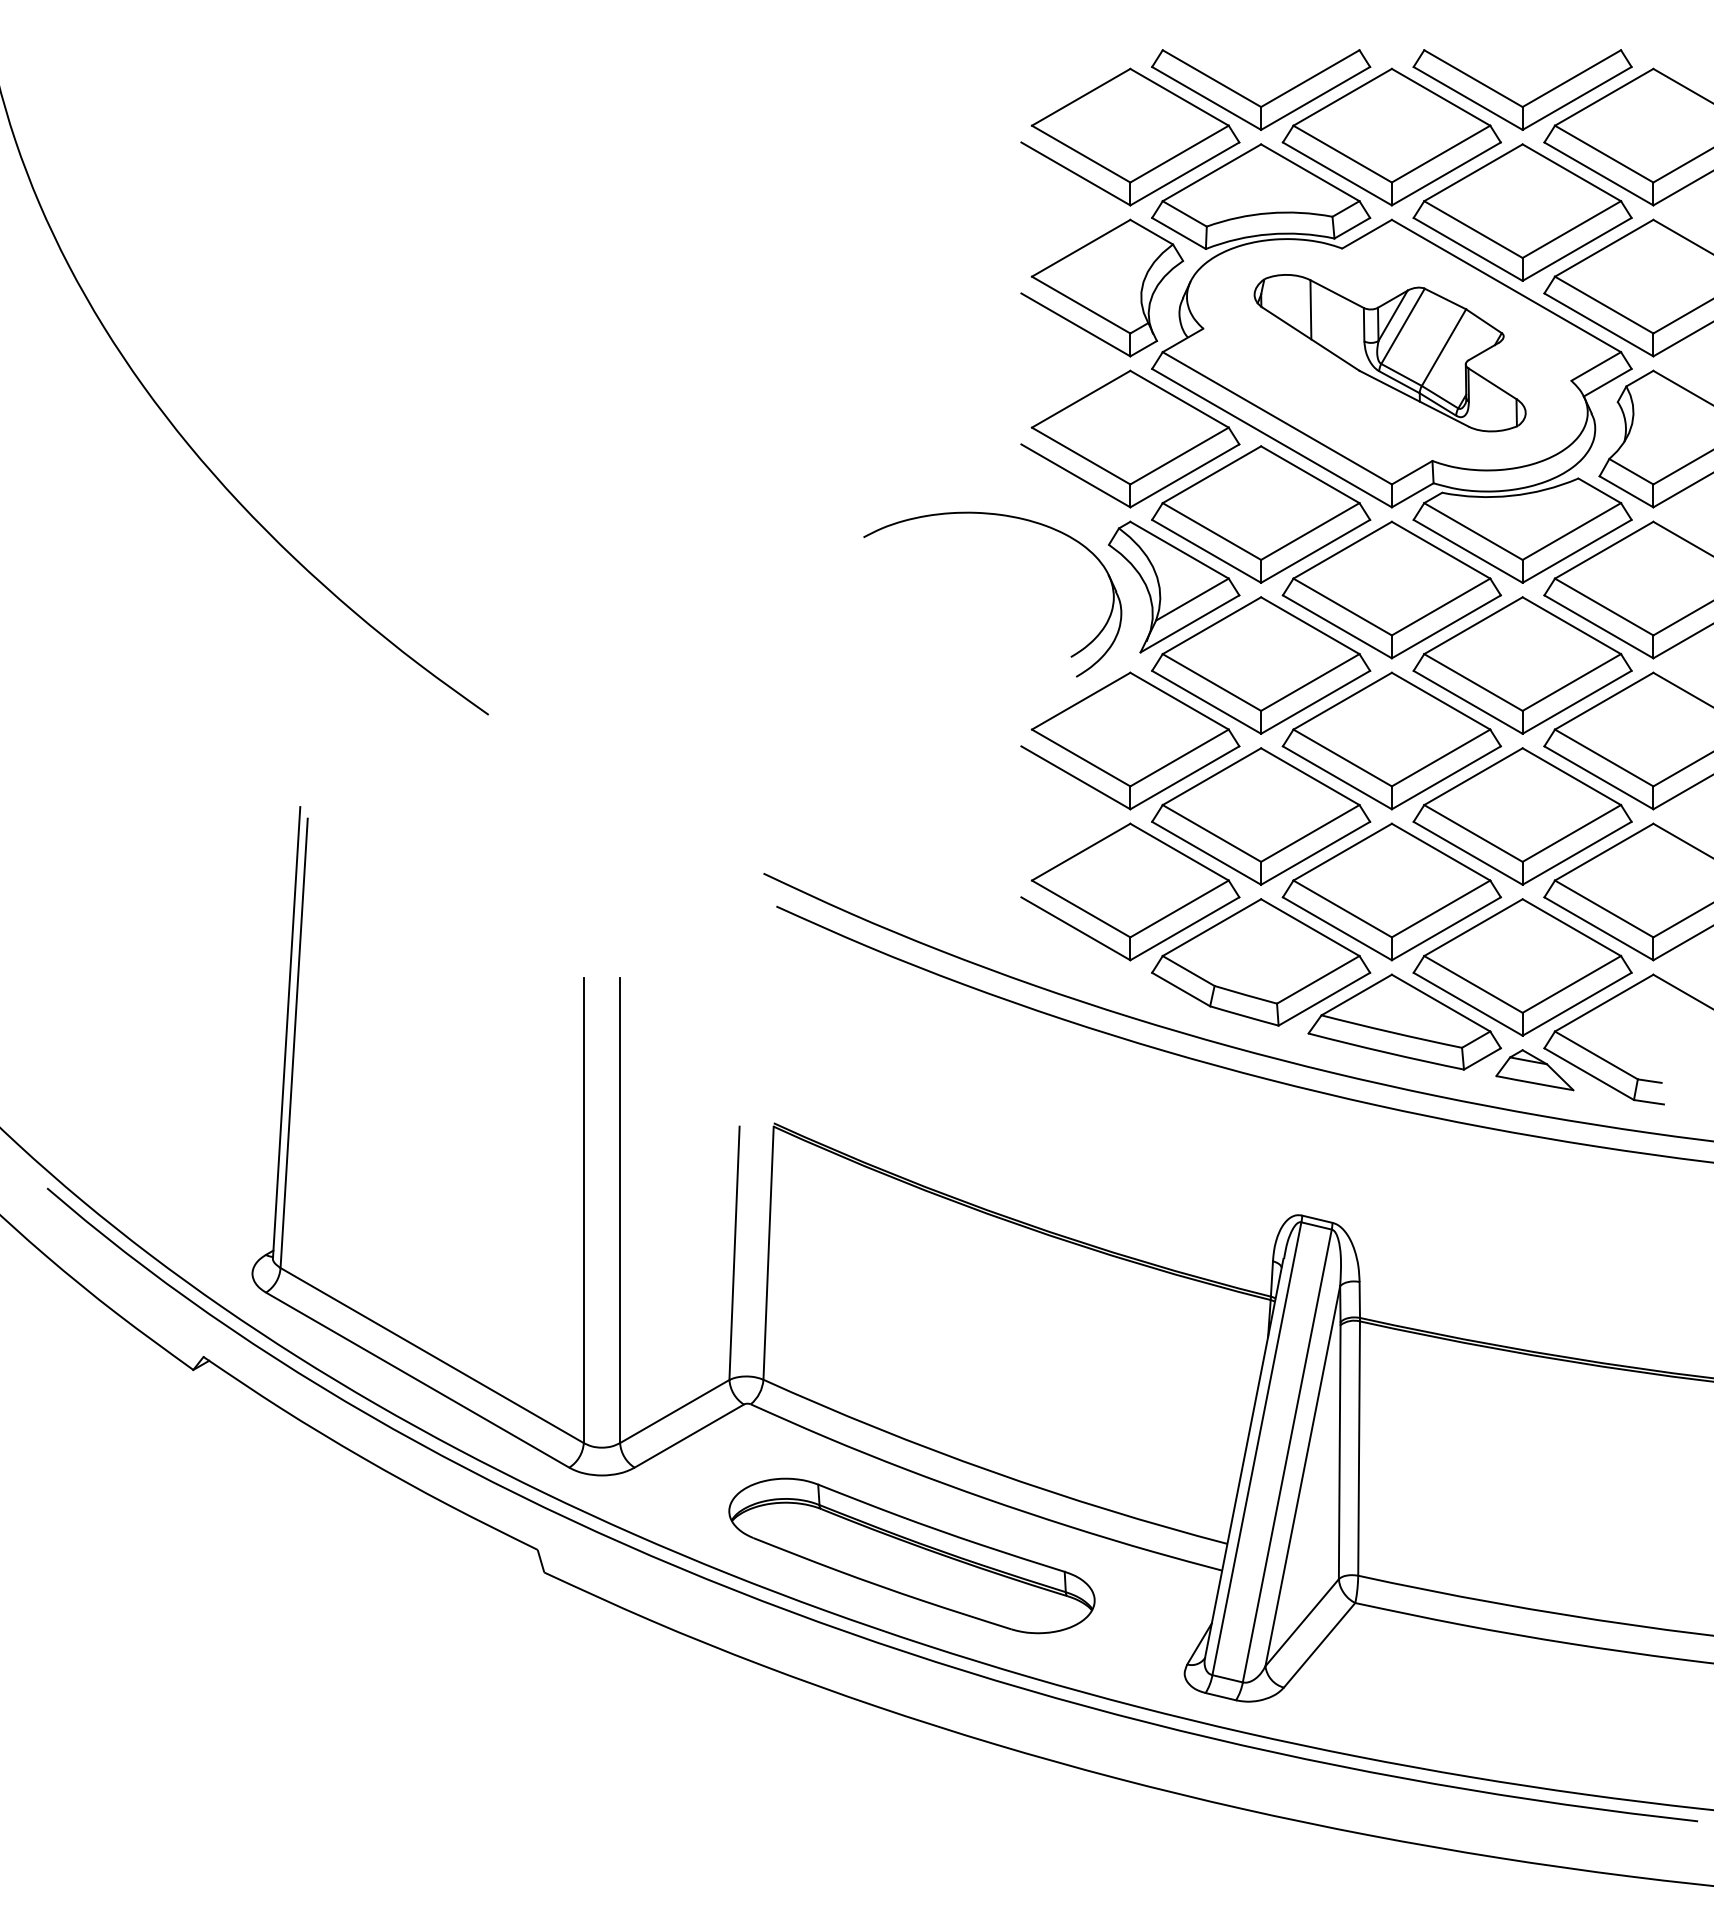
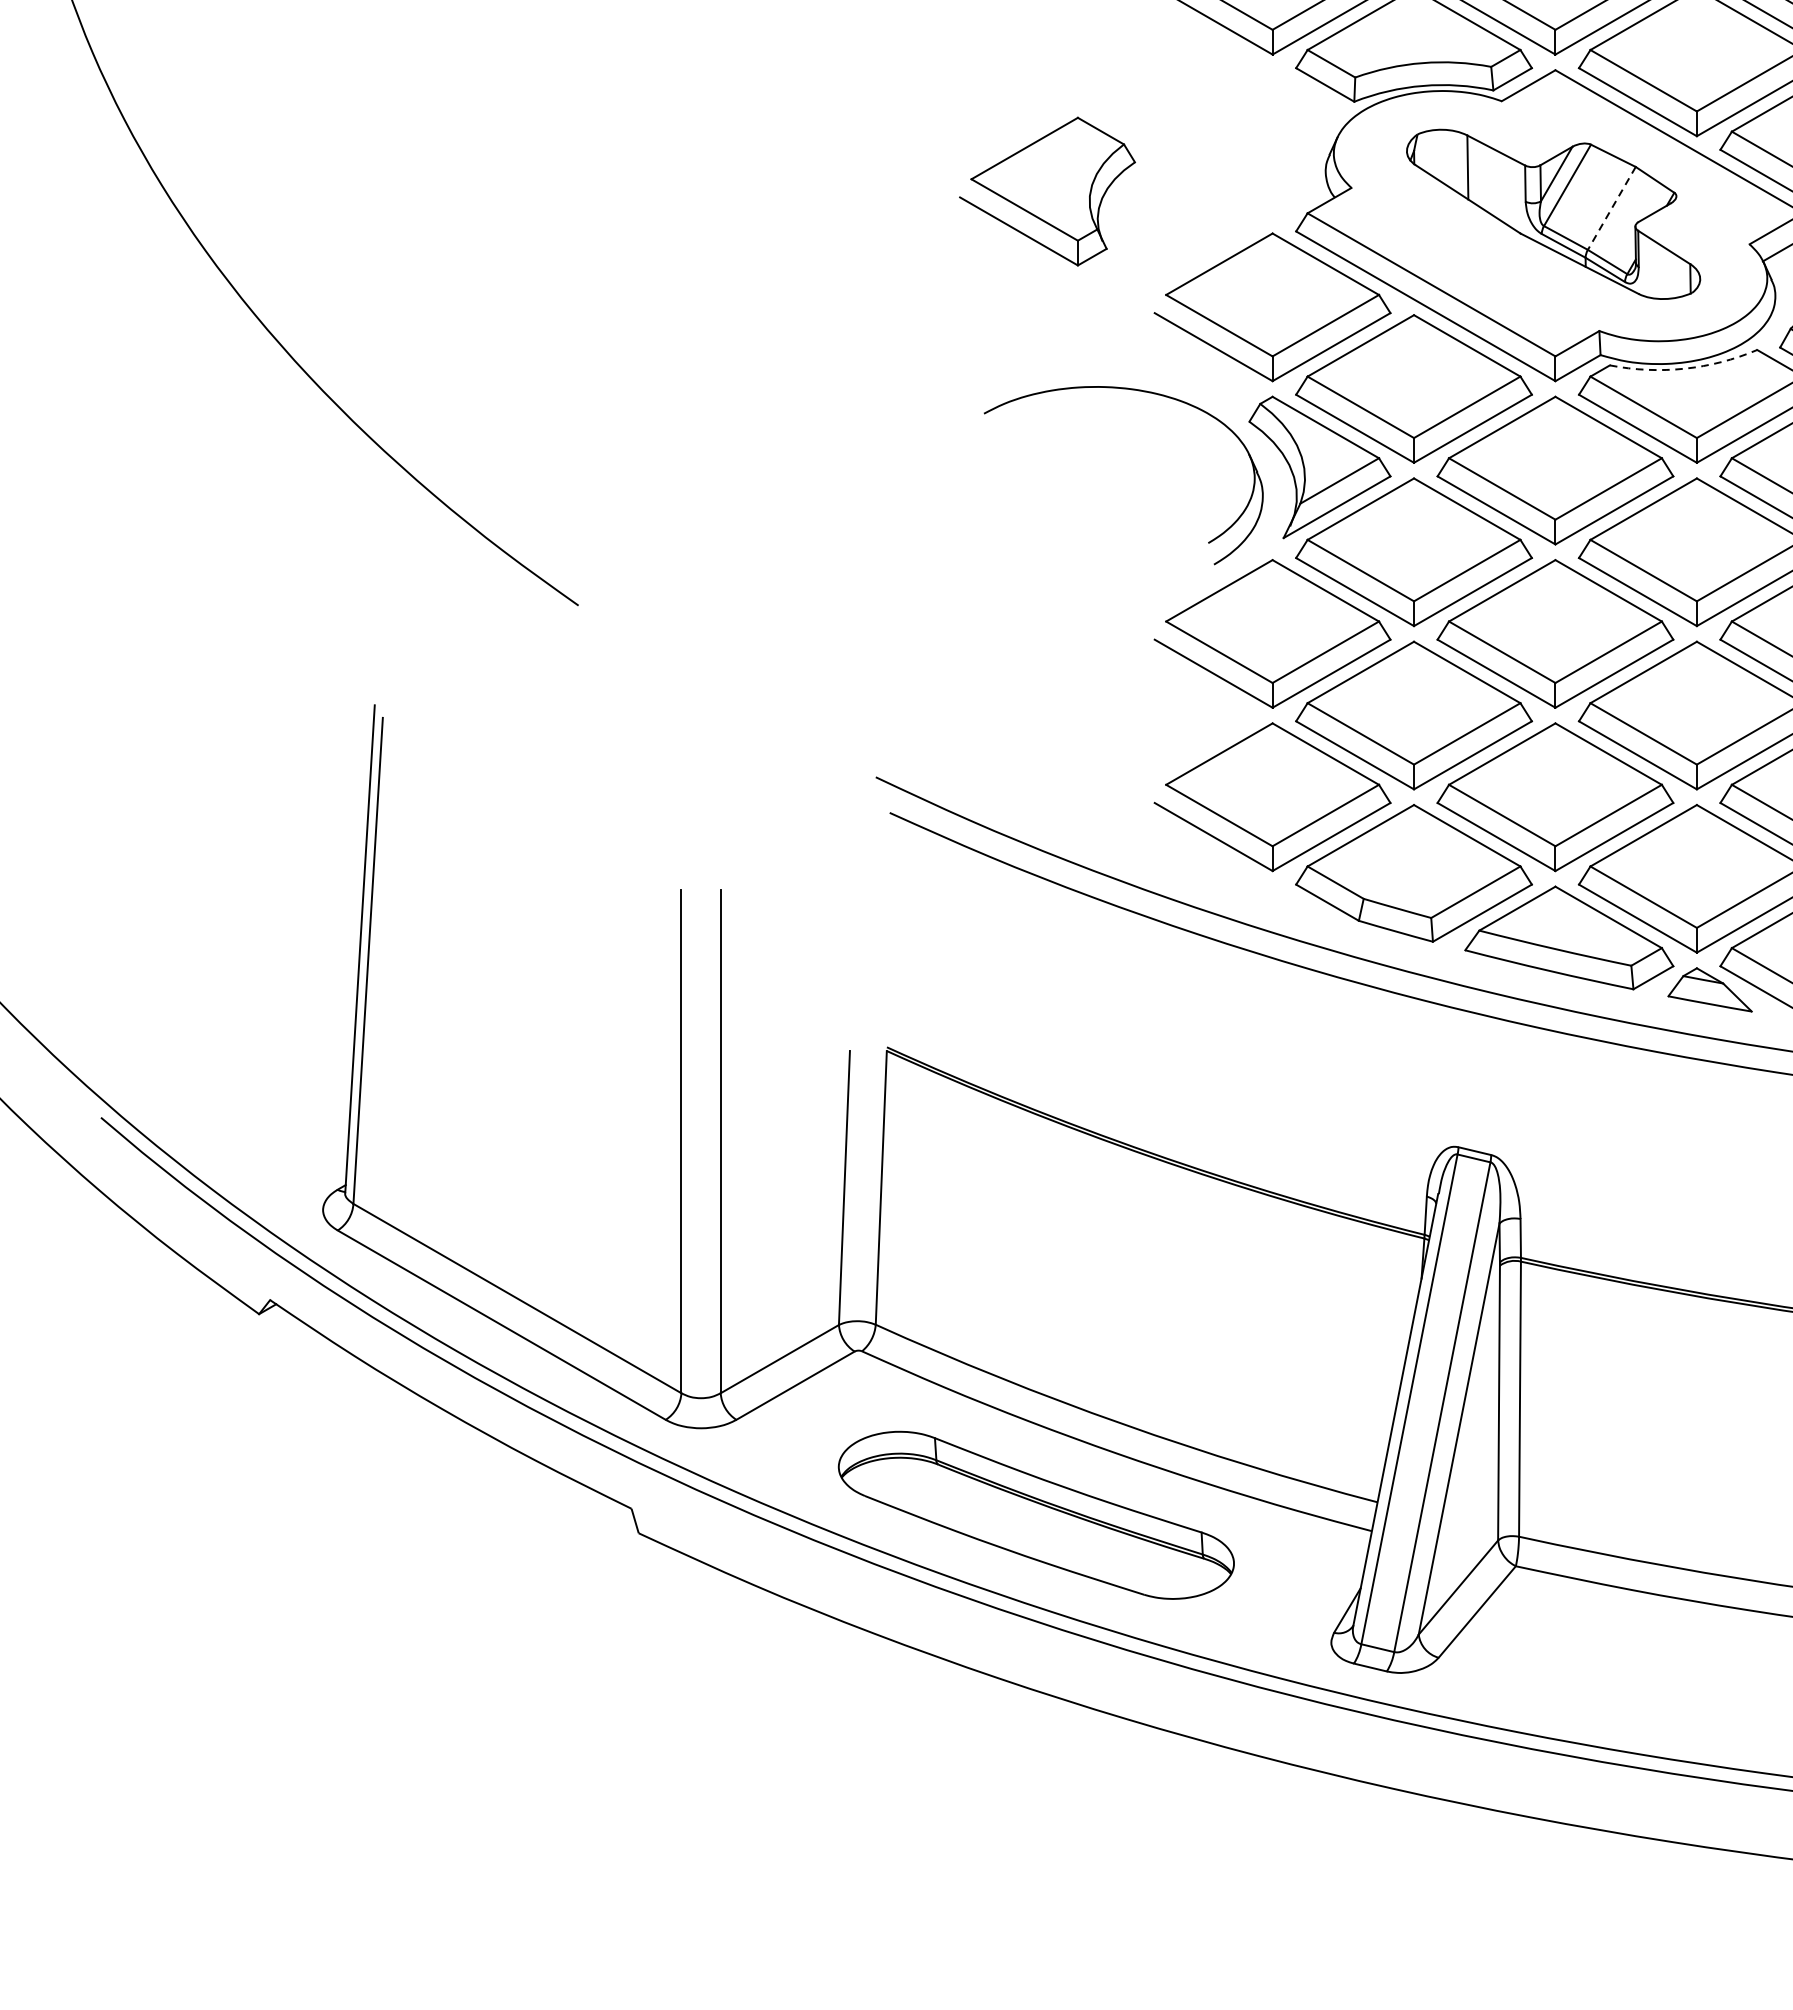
part: (1102, 287) -> (1047, 190), moved
line: (1443, 348) -> (1611, 209), solid -> dashed
arc: (1511, 495) -> (1684, 368), solid -> dashed

